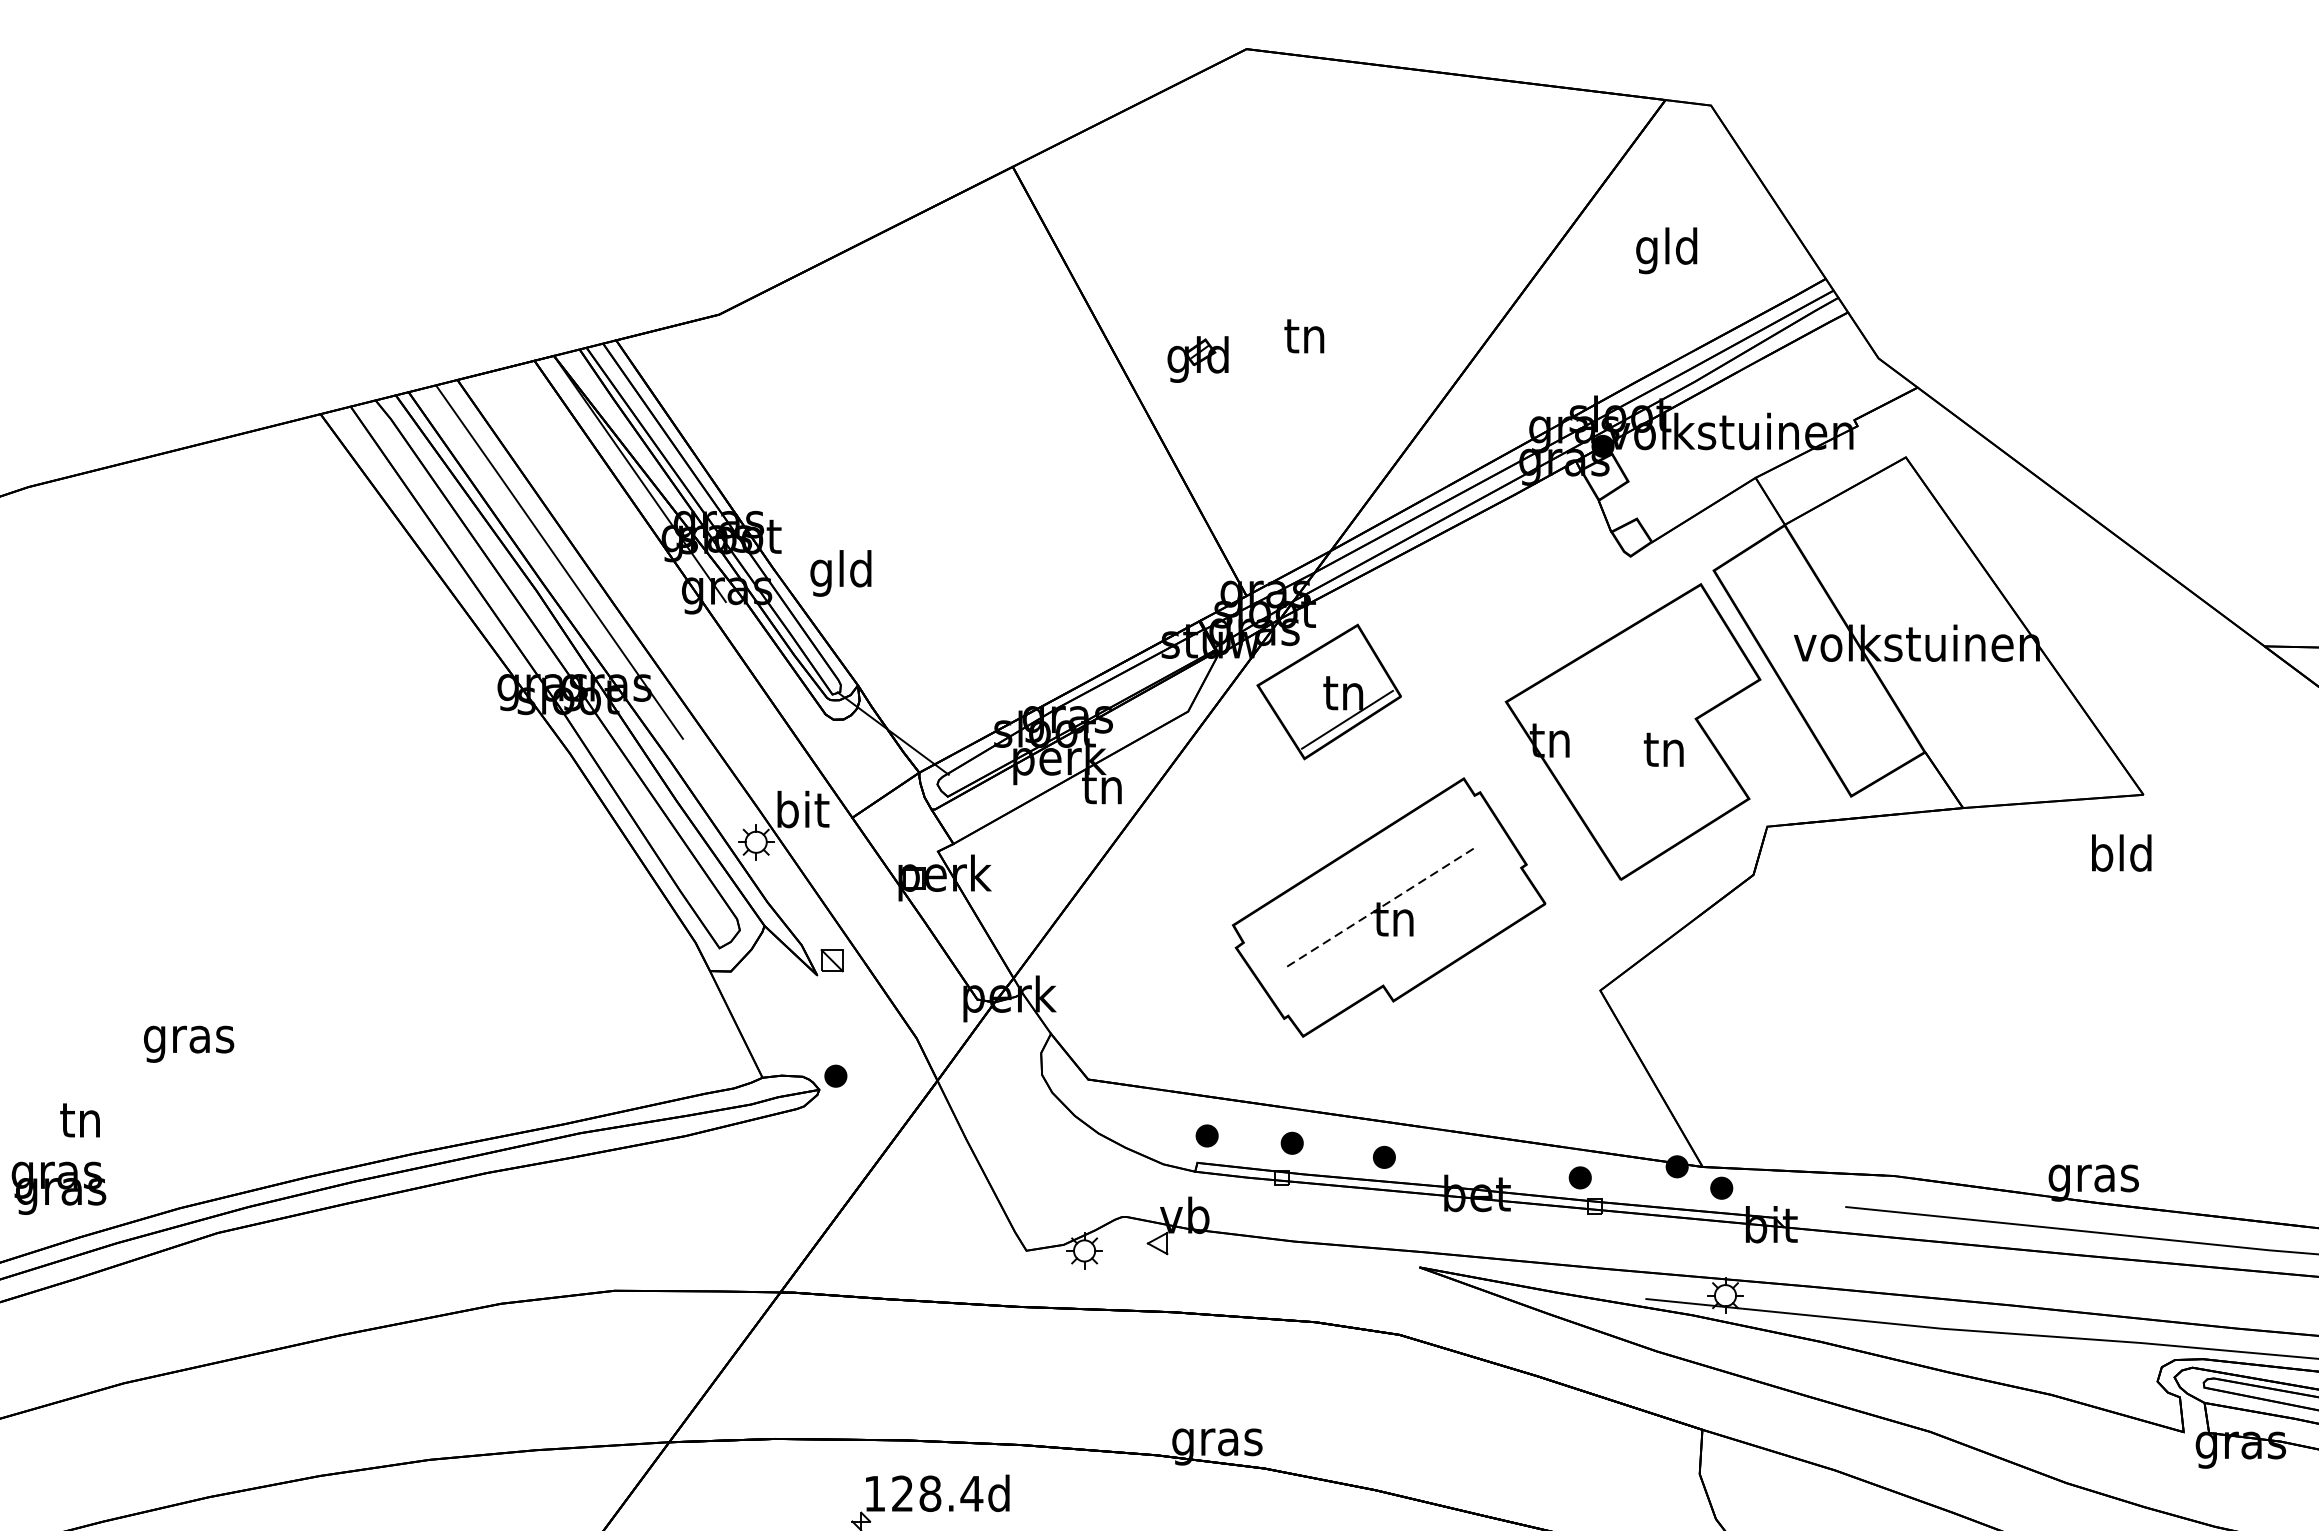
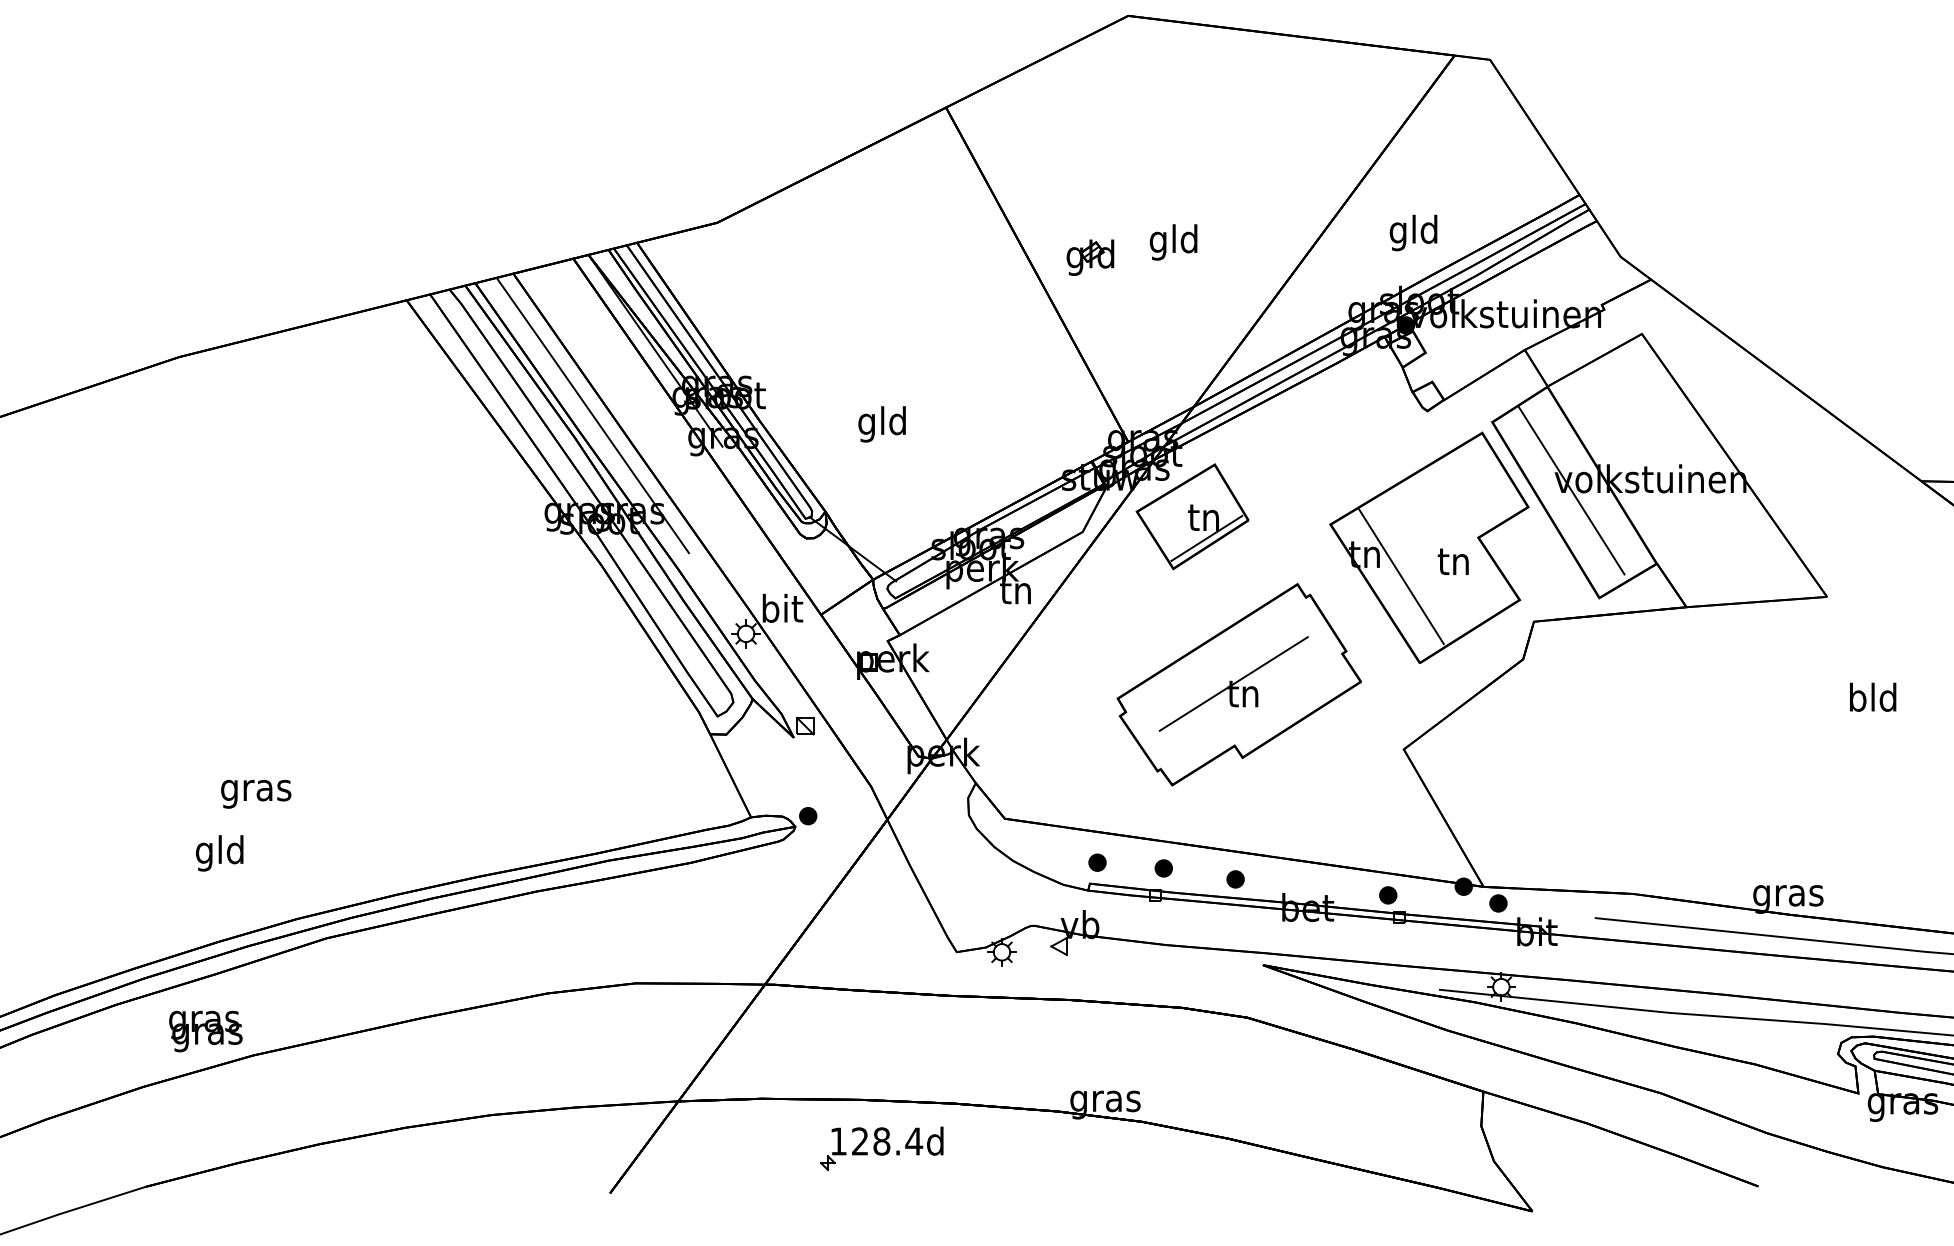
text: (1666, 250) -> (1413, 232), moved
text: (1304, 339) -> (1173, 242), tn -> gld
text: (840, 573) -> (881, 424), moved
line: (1815, 658) -> (1571, 490), added
line: (1597, 768) -> (1401, 576), added
text: (2122, 852) -> (1873, 696), moved
line: (1381, 905) -> (1233, 683), dashed -> solid
text: (189, 1044) -> (256, 794), moved
text: (80, 1124) -> (219, 853), tn -> gld
text: (58, 1188) -> (205, 1031), moved

